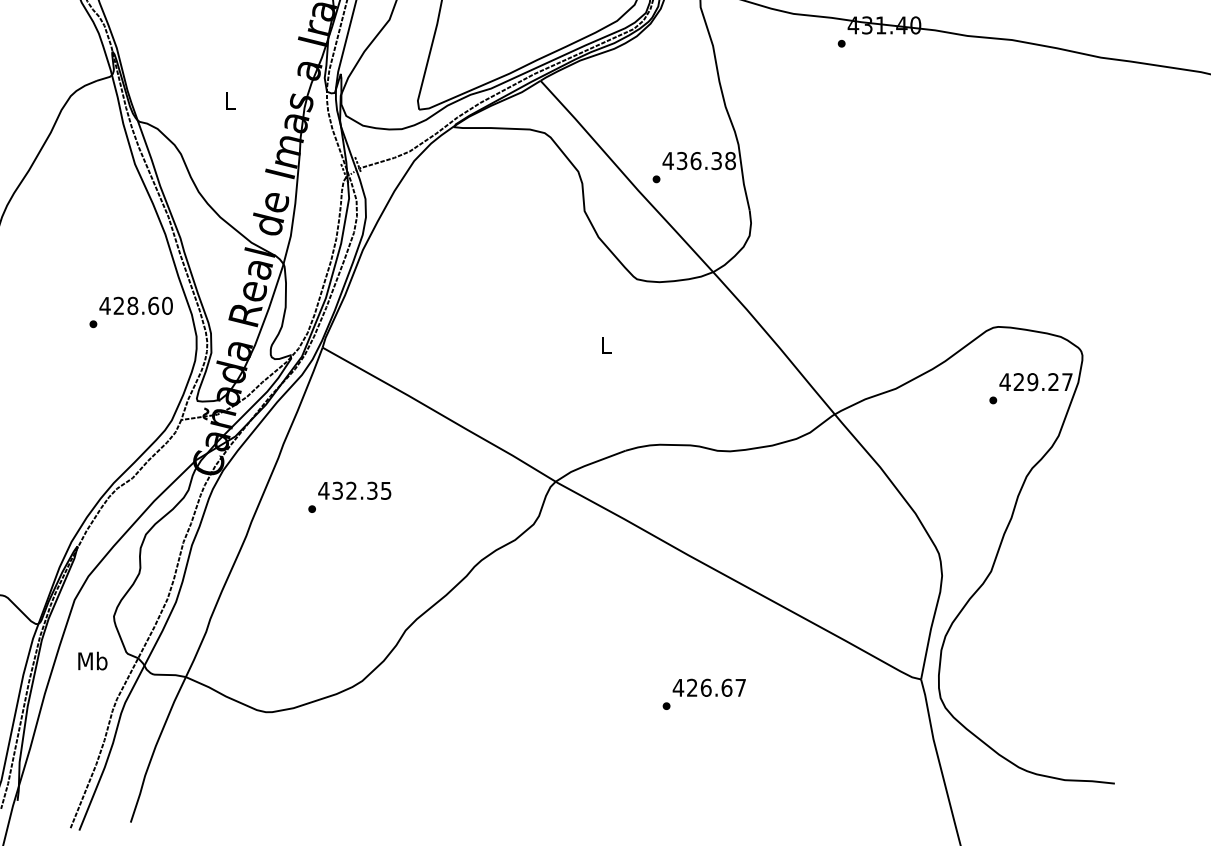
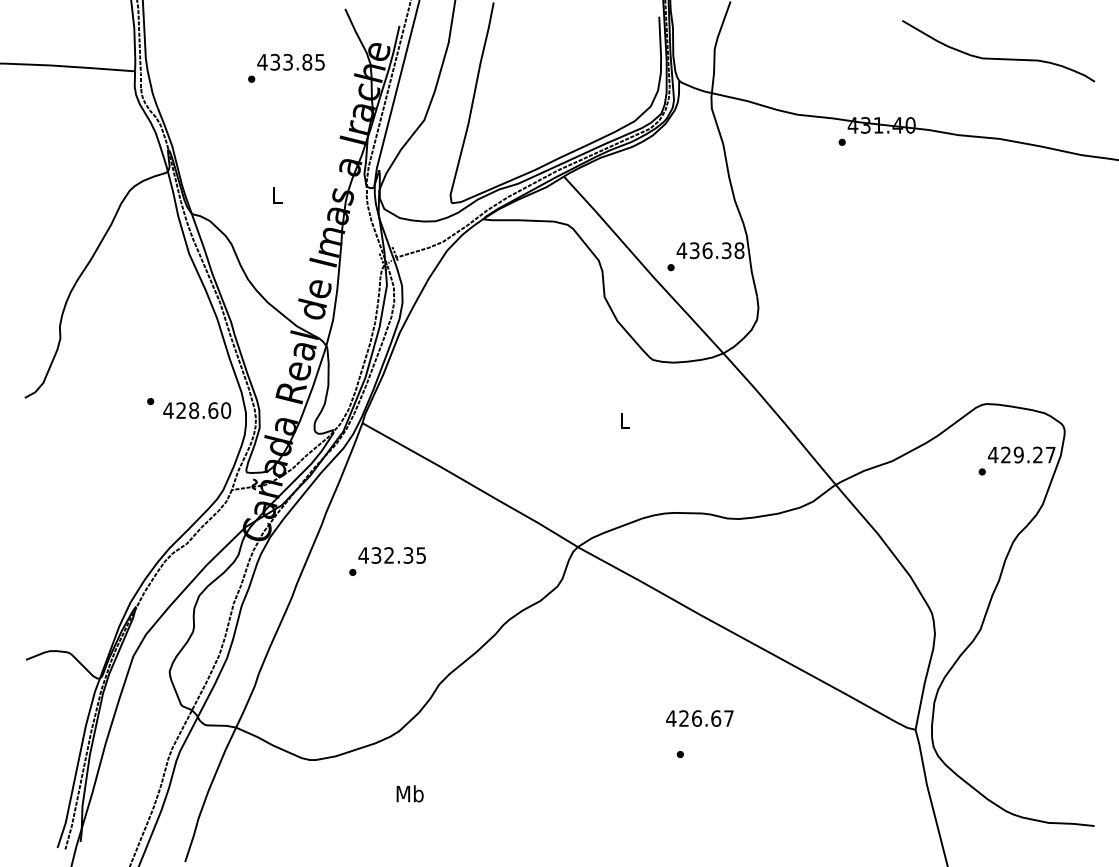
text: (136, 305) -> (197, 410), moved
text: (92, 660) -> (409, 793), moved
text: (708, 687) -> (699, 718), moved

